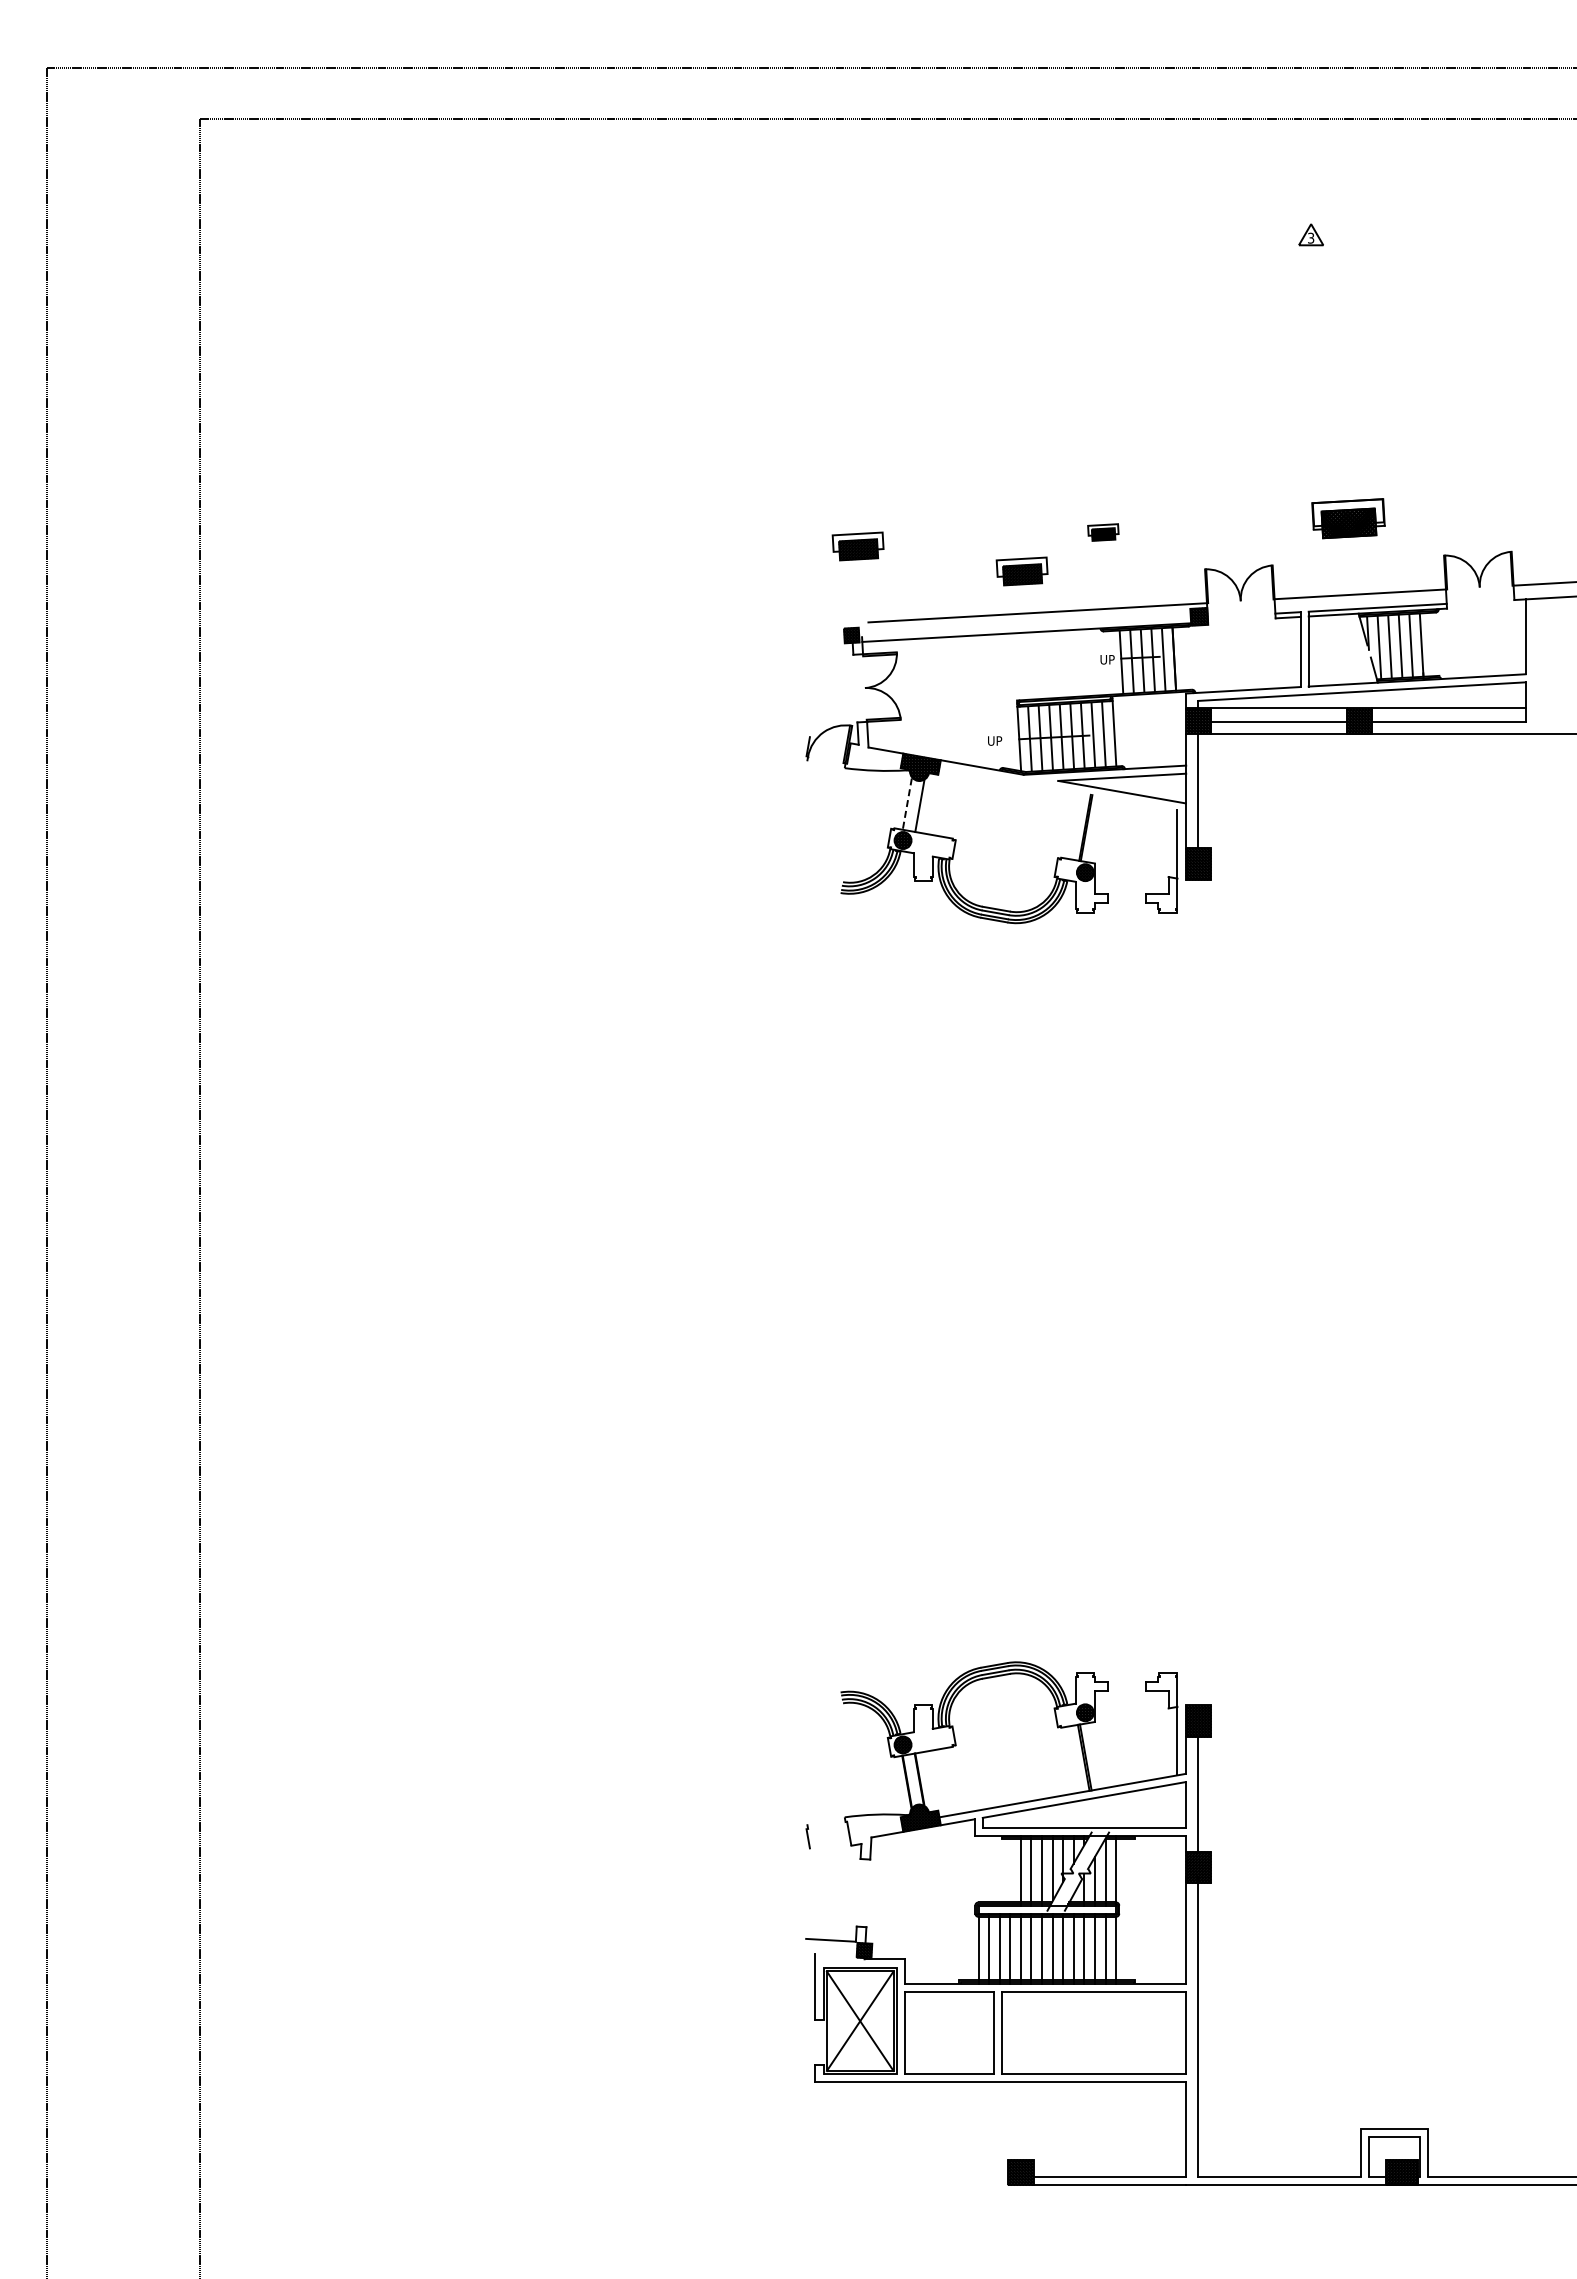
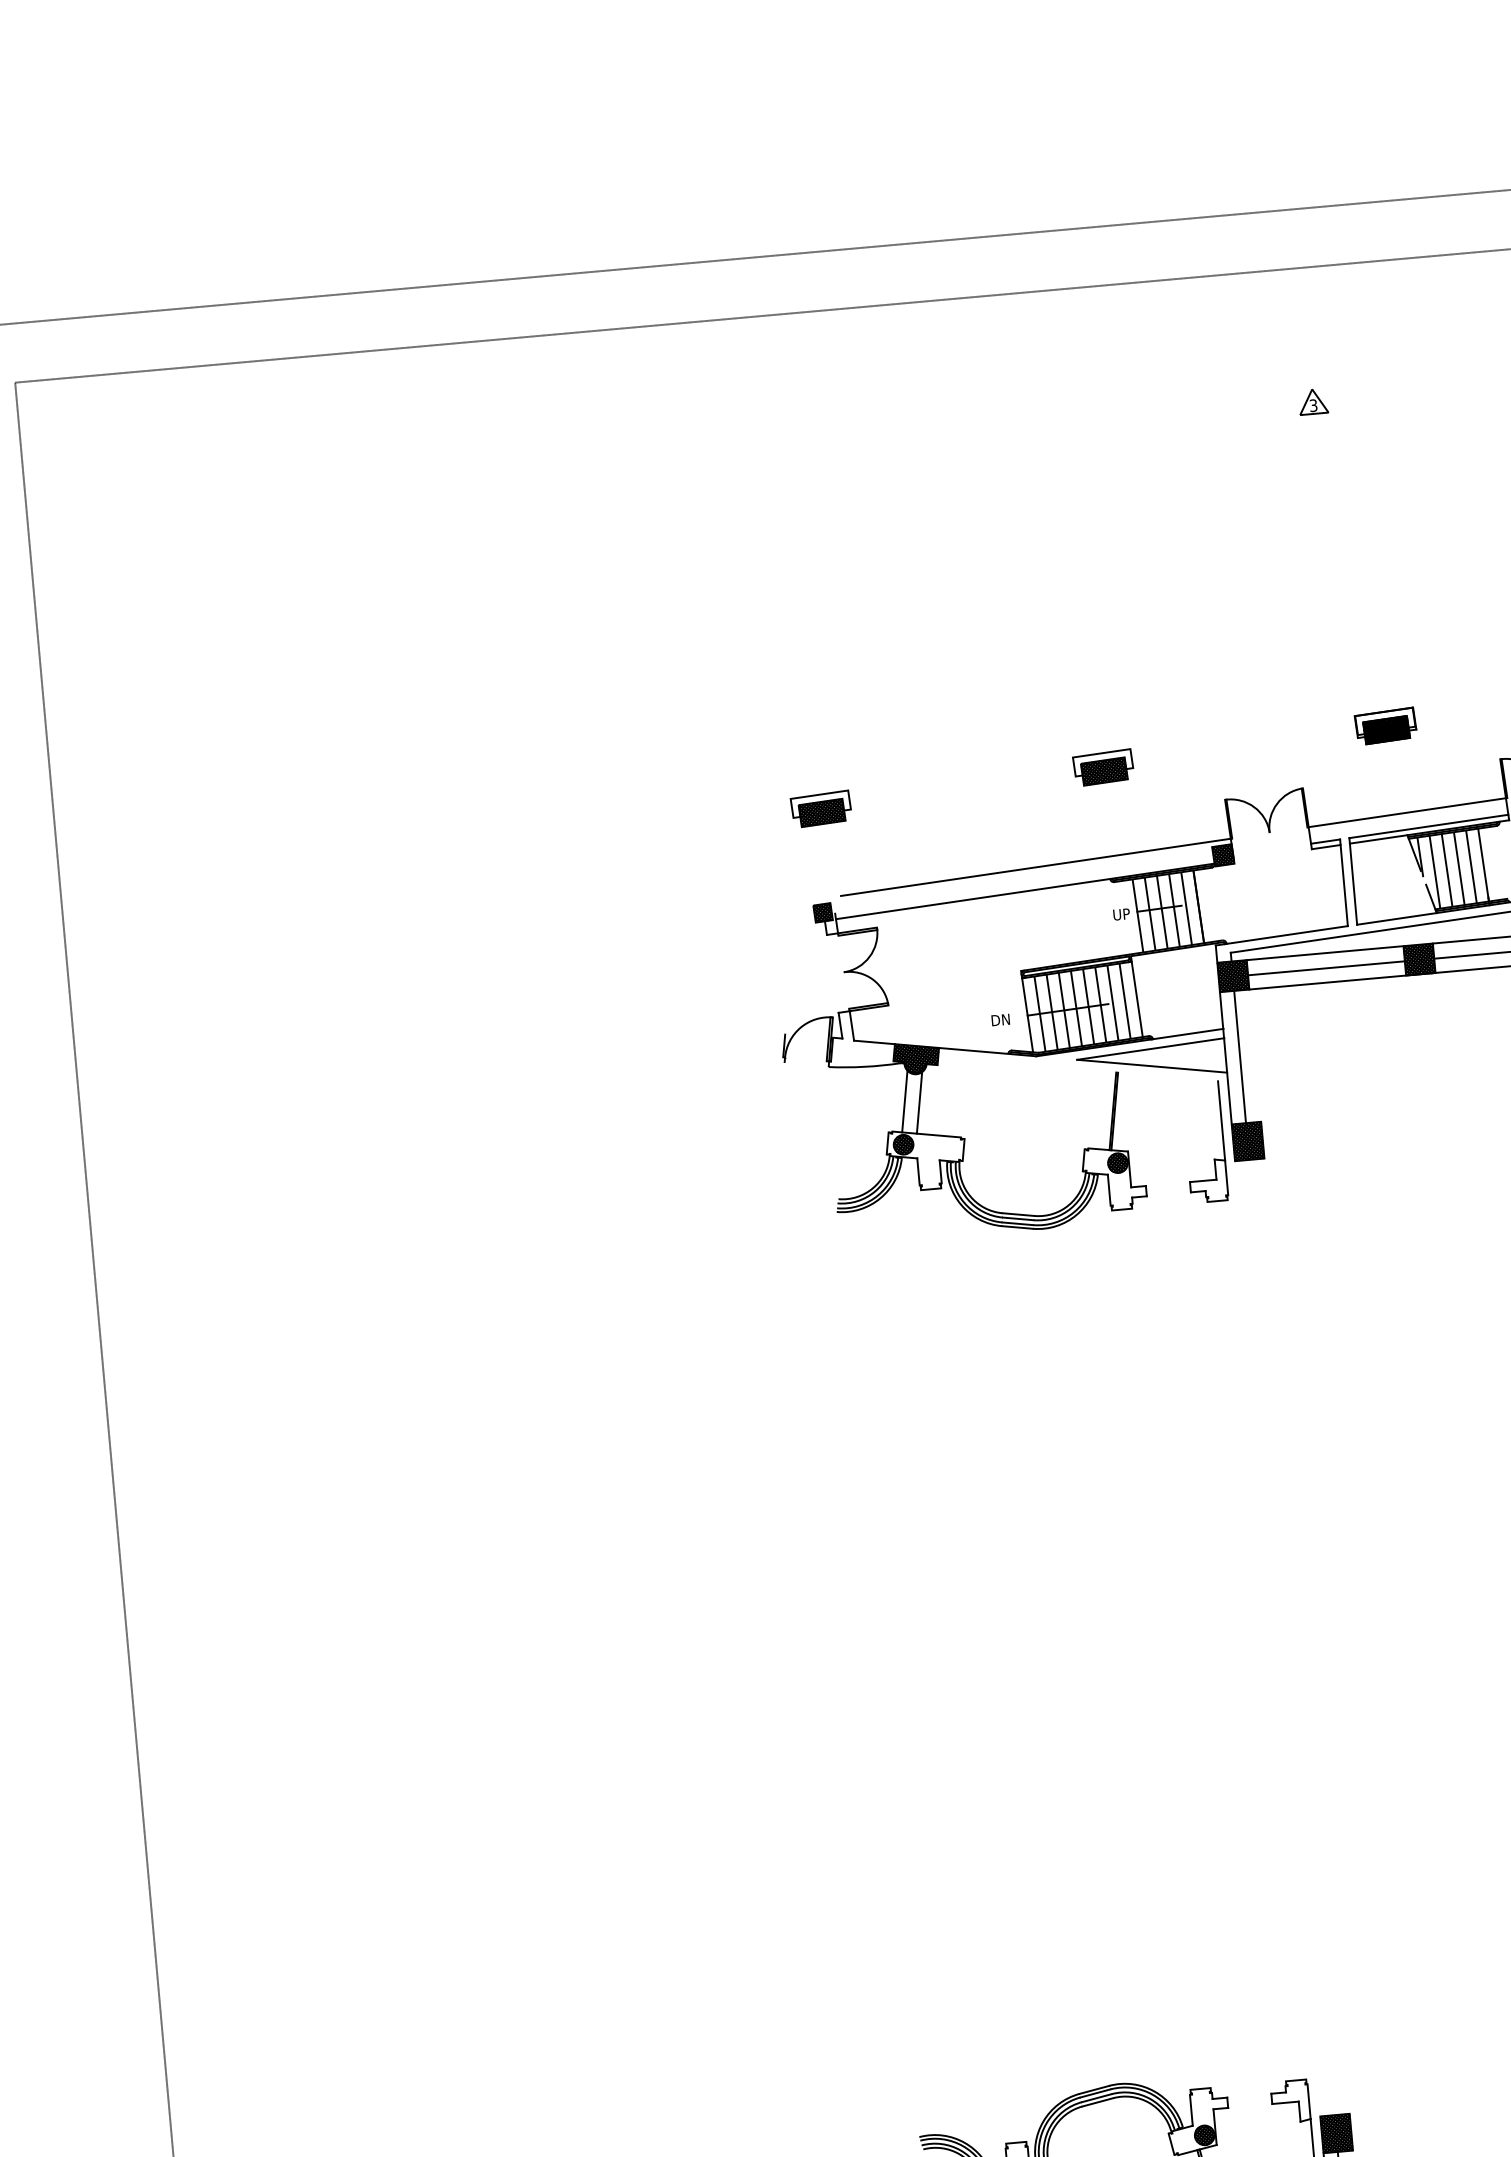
part: (1348, 518) -> (1385, 726), size x0.71
part: (1103, 532) -> (1103, 767), size x1.67
part: (1021, 571) -> (1012, 821), removed
text: (995, 740) -> (1000, 1019), UP -> DN
line: (907, 804) -> (905, 1102), dashed -> solid

